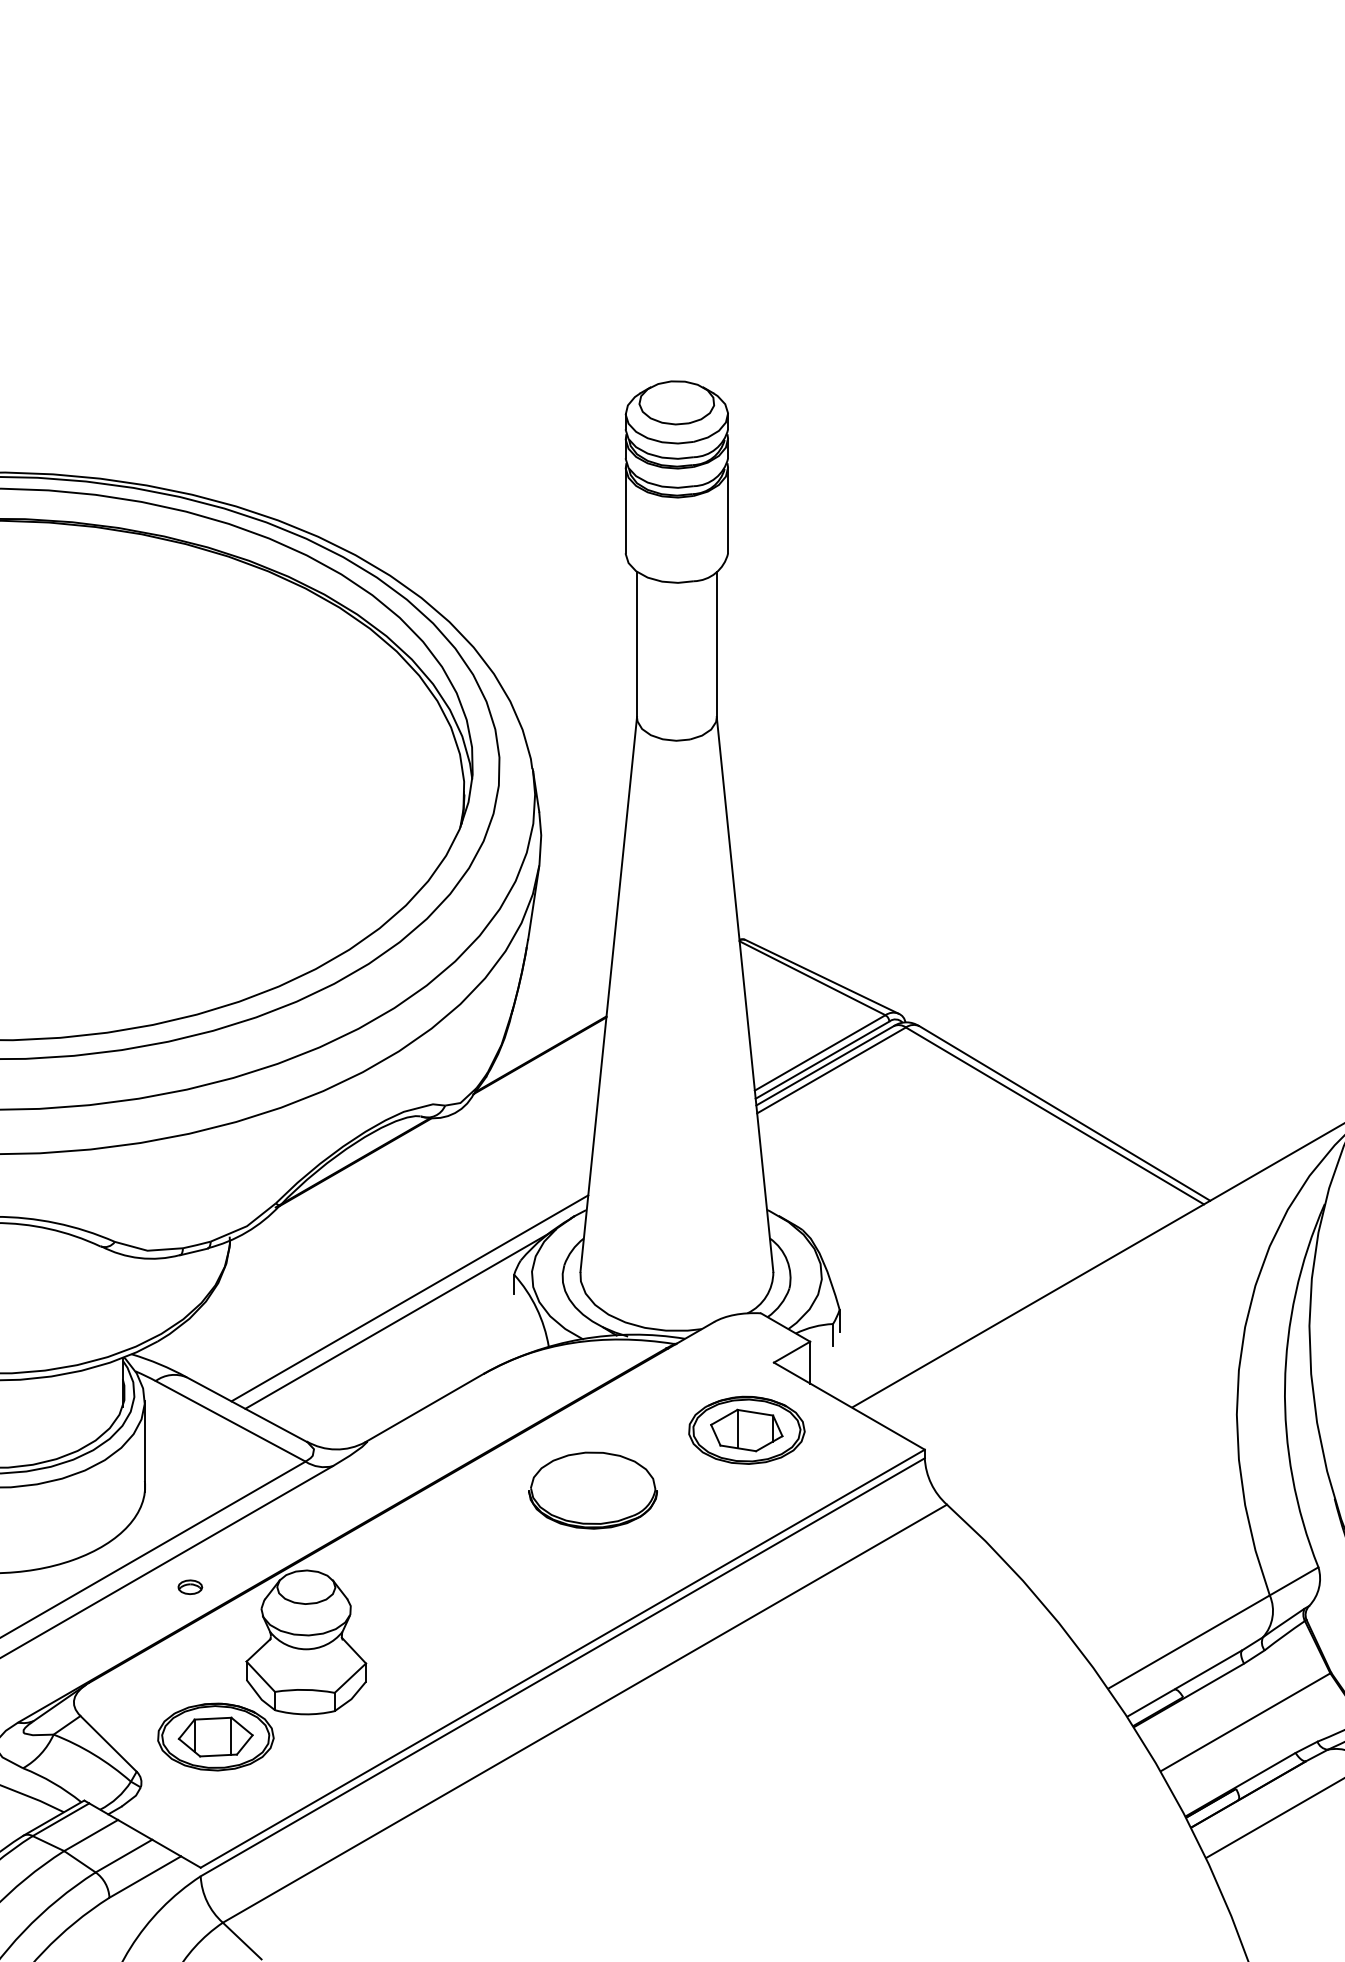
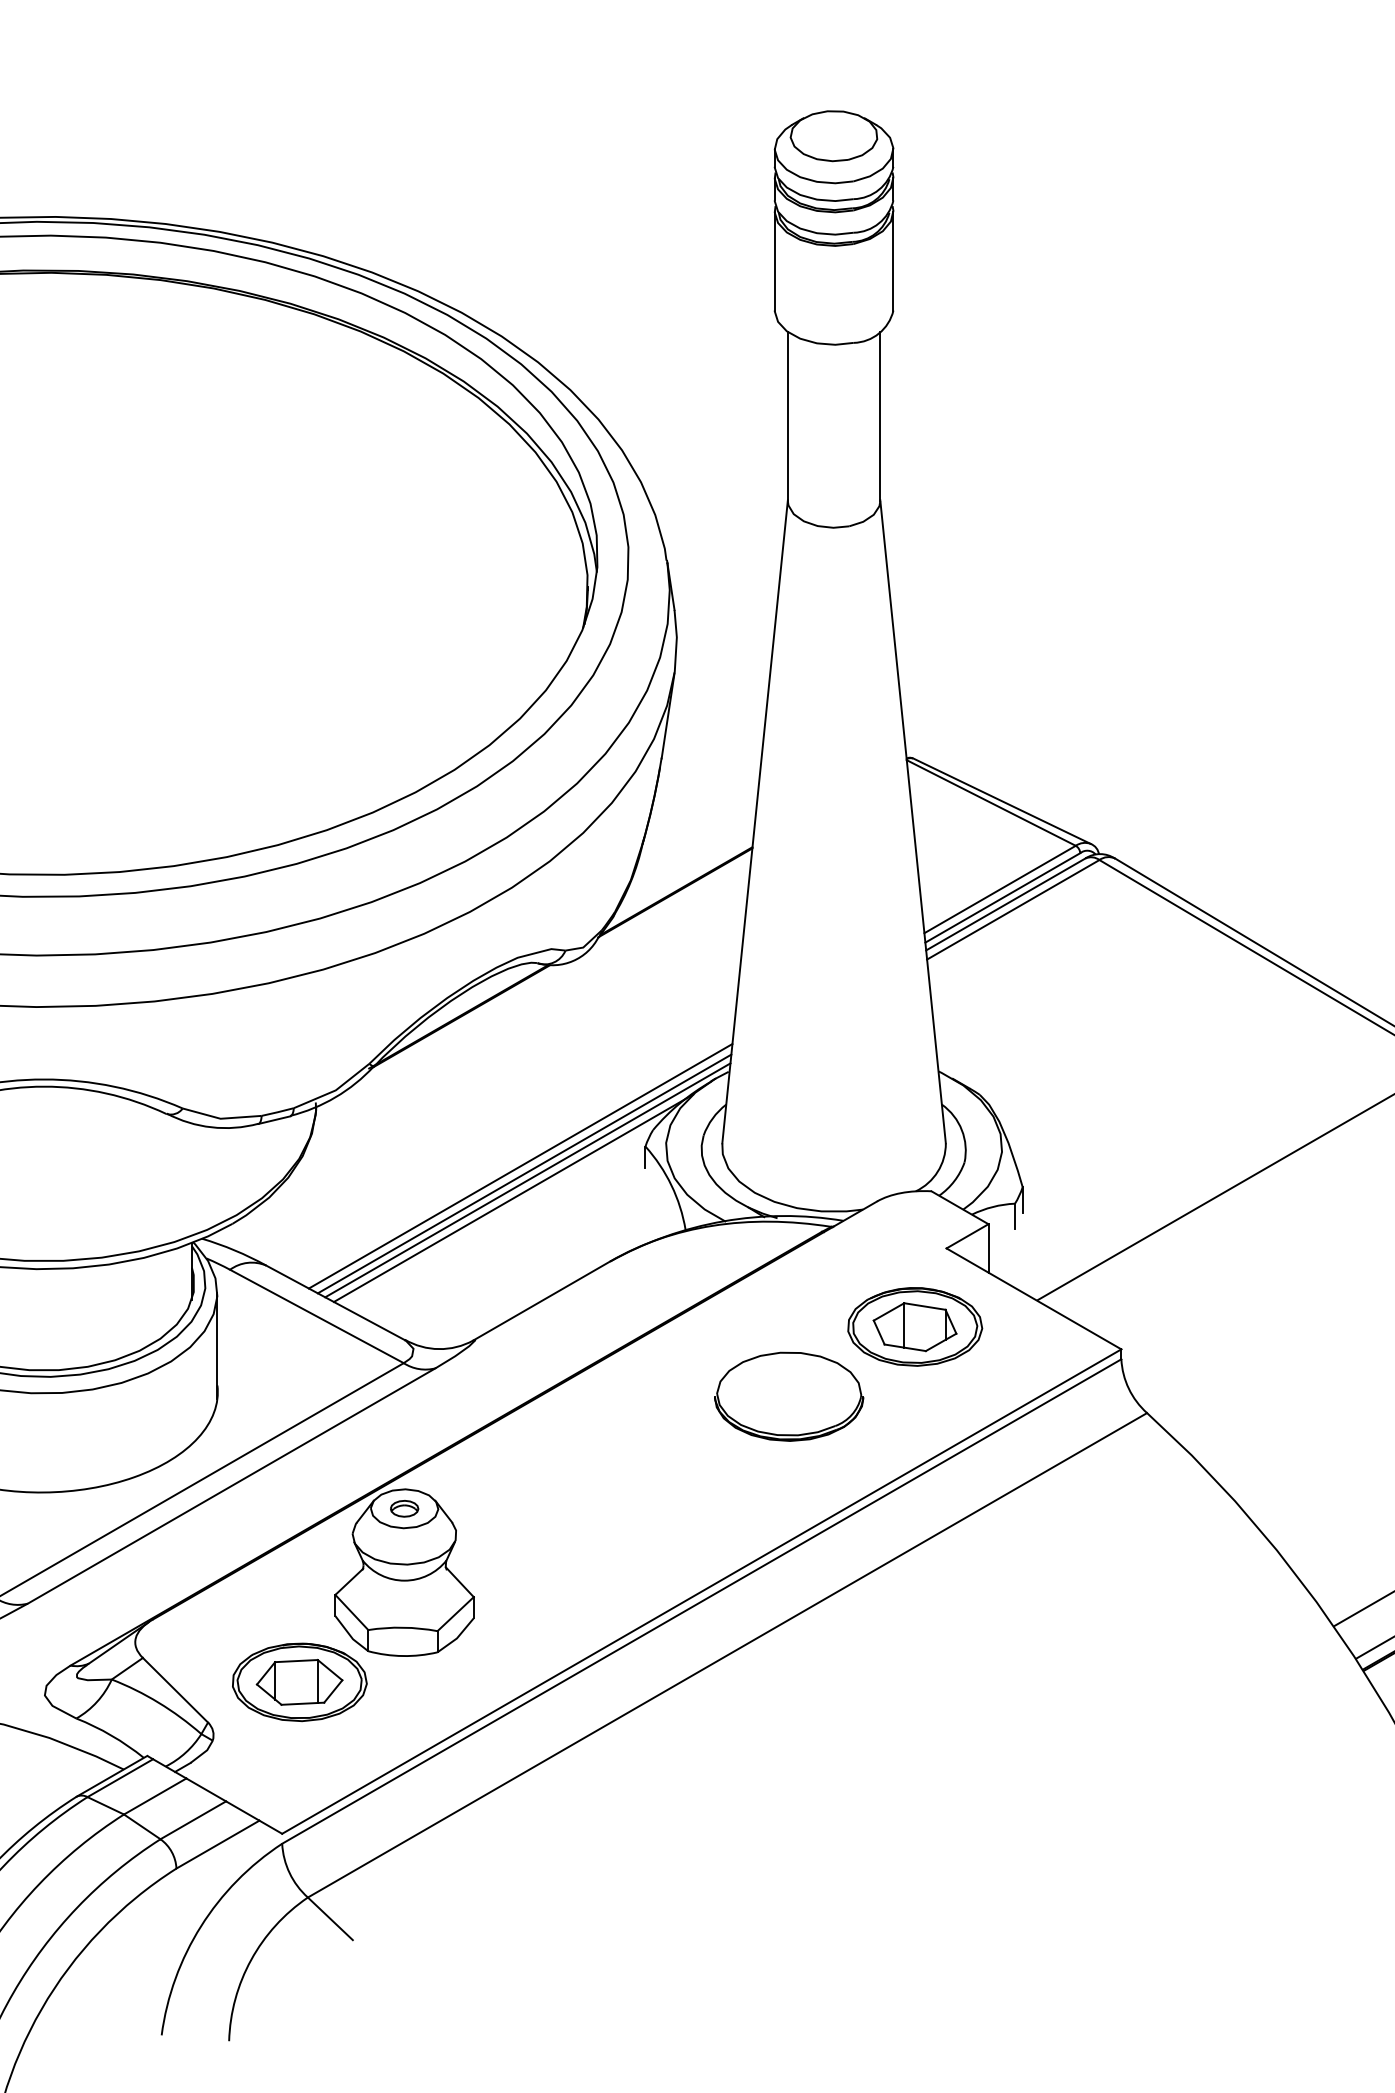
line: (406, 1291) -> (520, 1166), added
line: (412, 1303) -> (527, 1179), added
part: (592, 1490) -> (788, 1396), moved
part: (190, 1586) -> (404, 1507), moved

